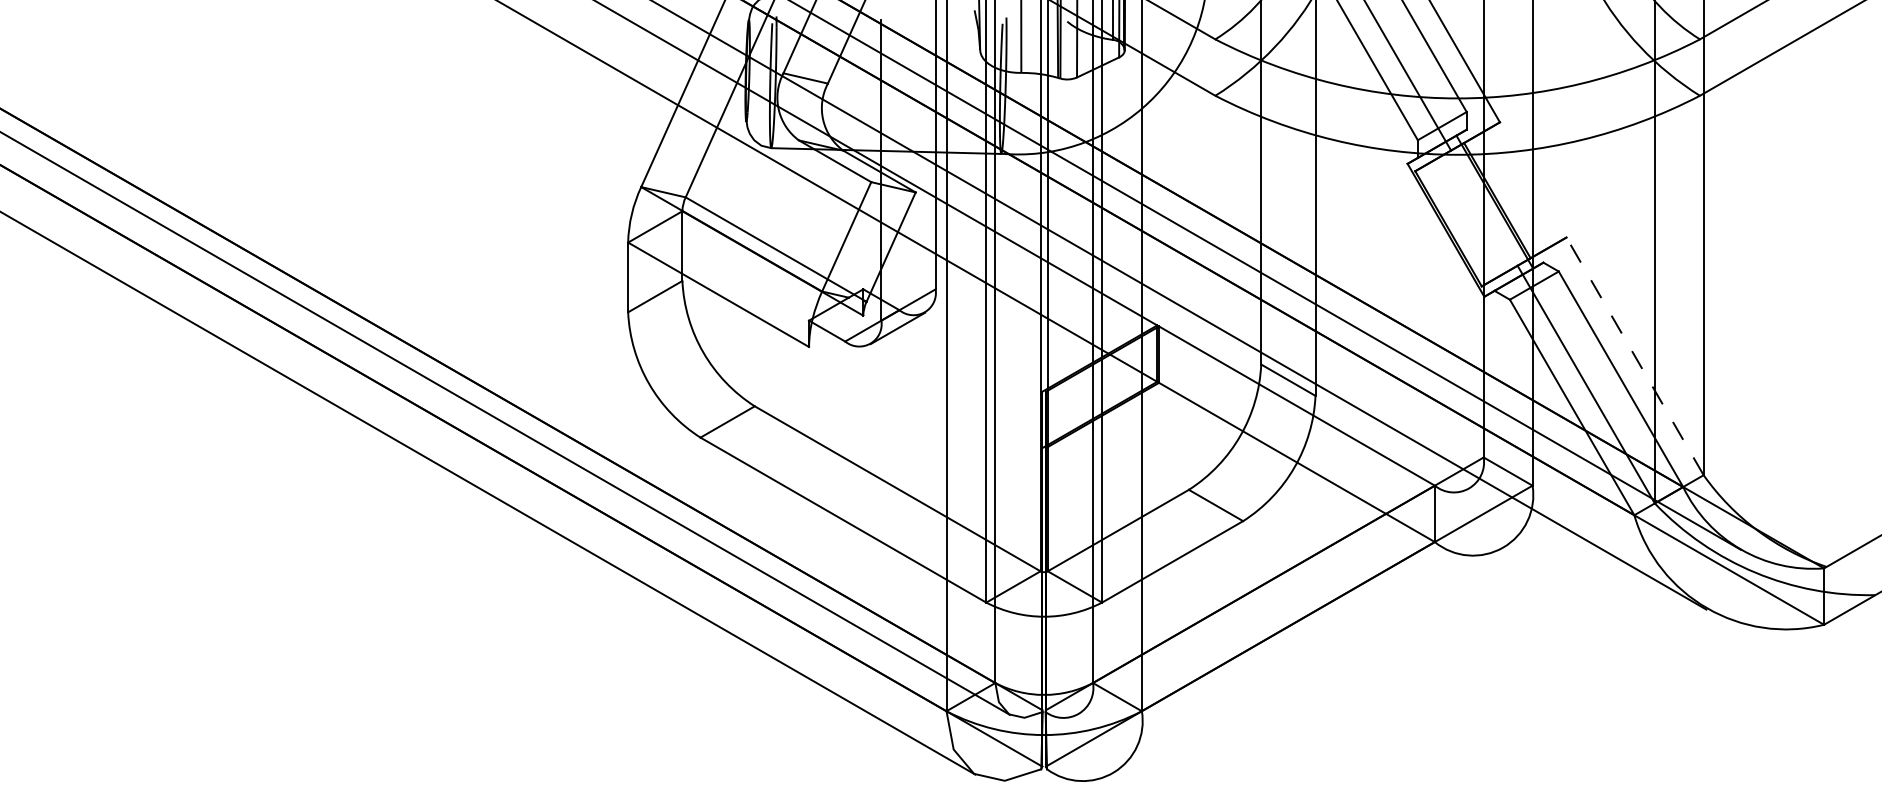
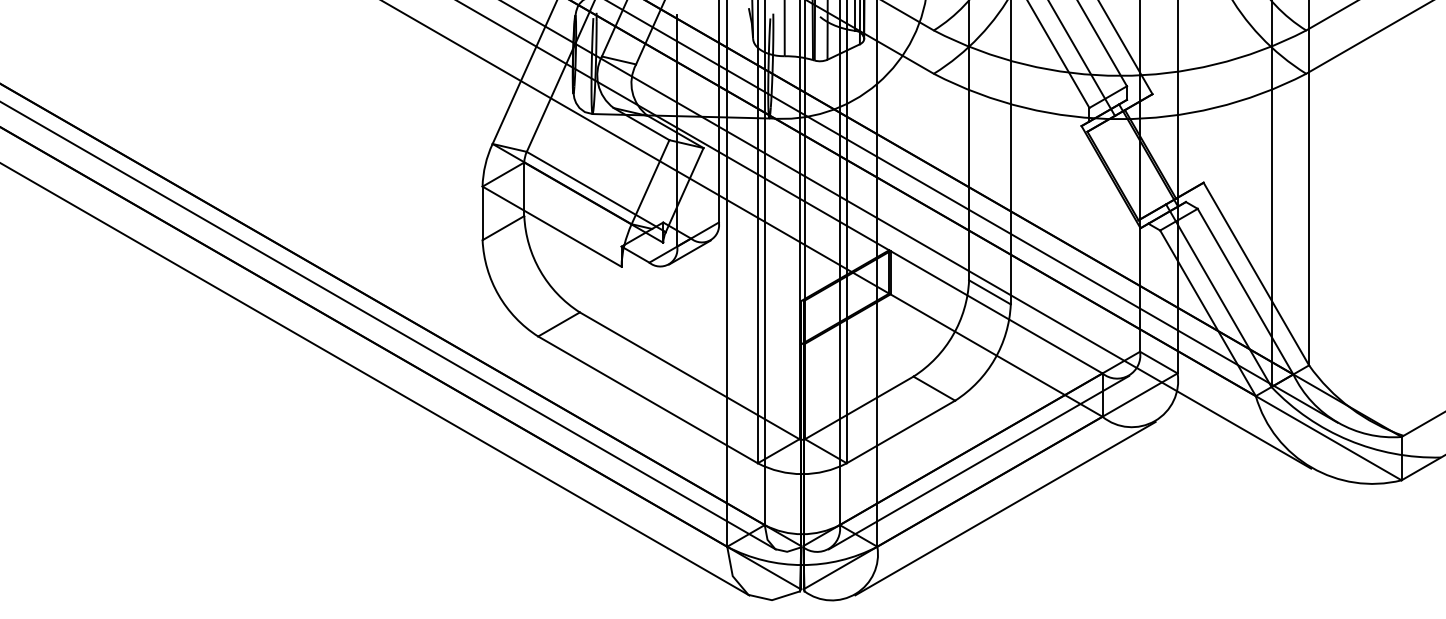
line: (1635, 355) -> (1256, 273), dashed -> solid
line: (1273, 601) -> (978, 462), added
line: (1308, 661) -> (1005, 508), added

